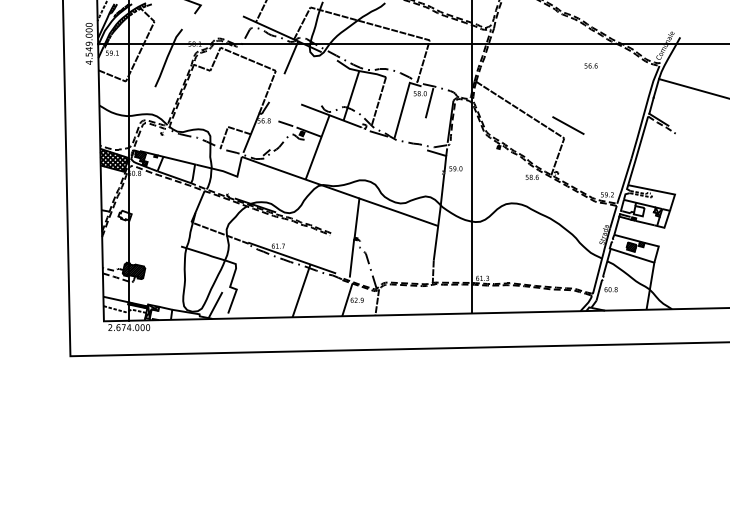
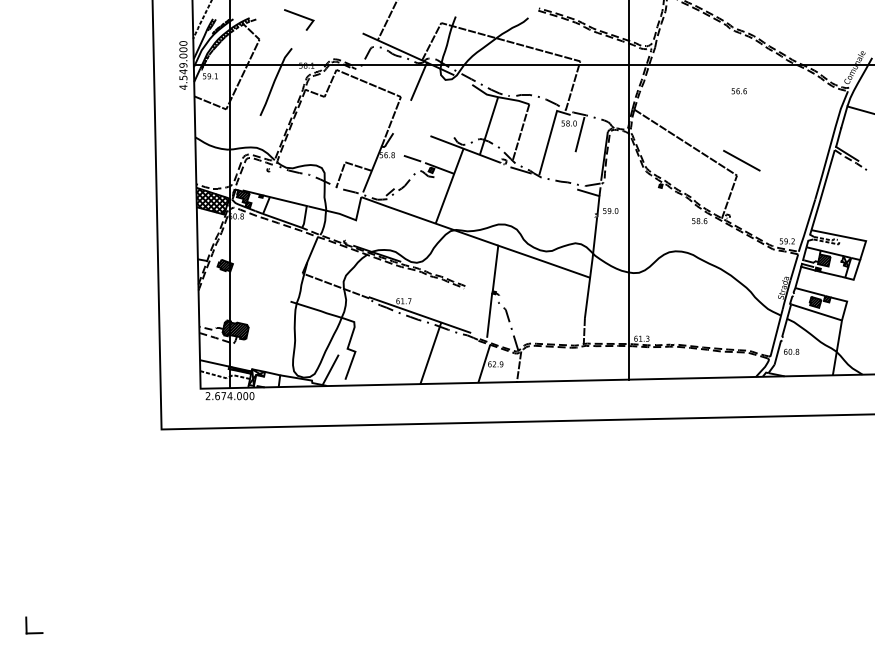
text: (590, 66) -> (738, 91), moved
hatch: (639, 211) -> (824, 260), added
hatch: (125, 215) -> (225, 265), added

